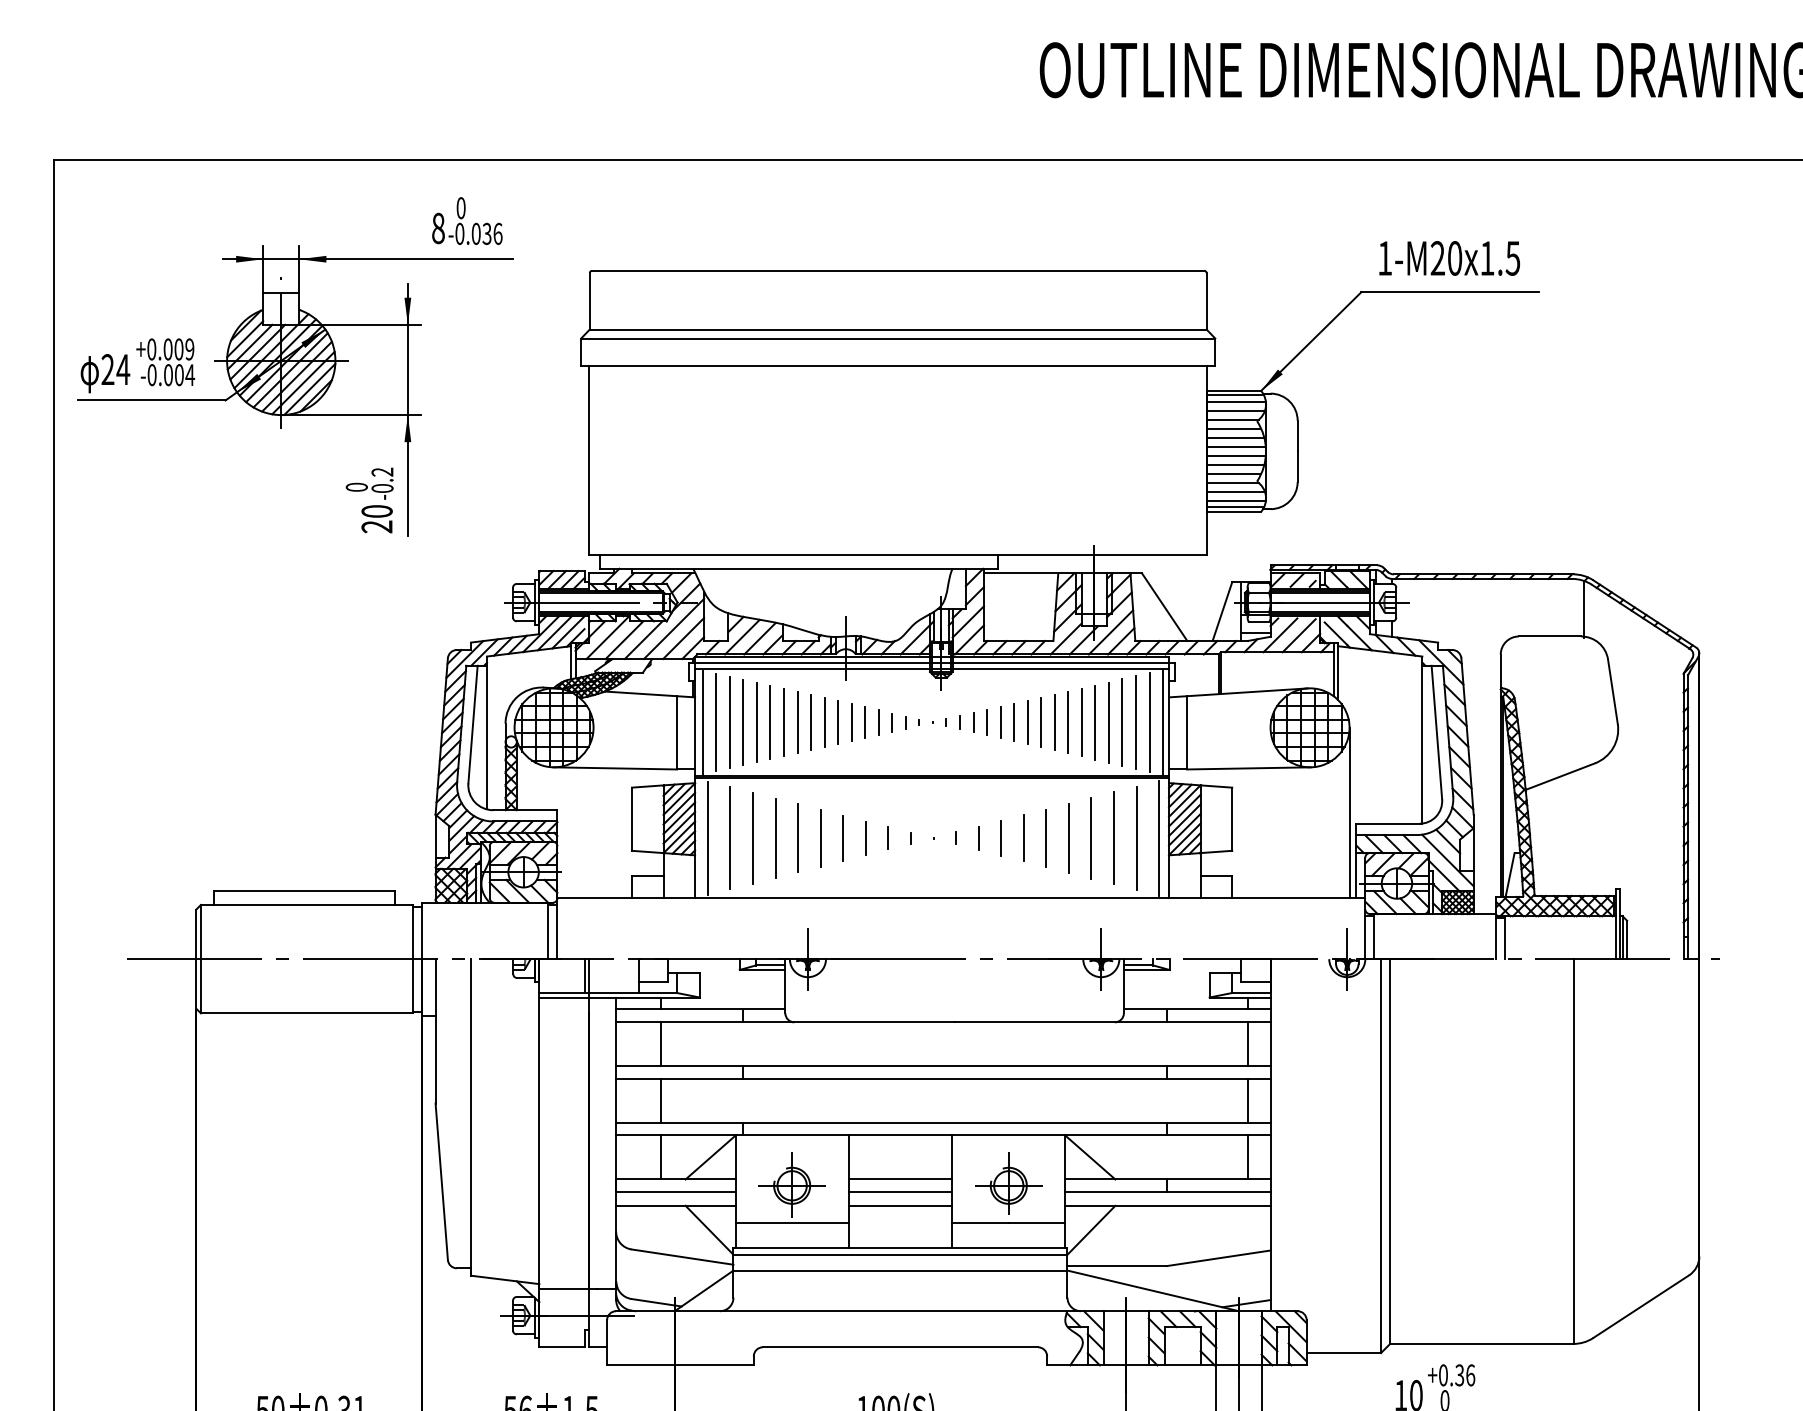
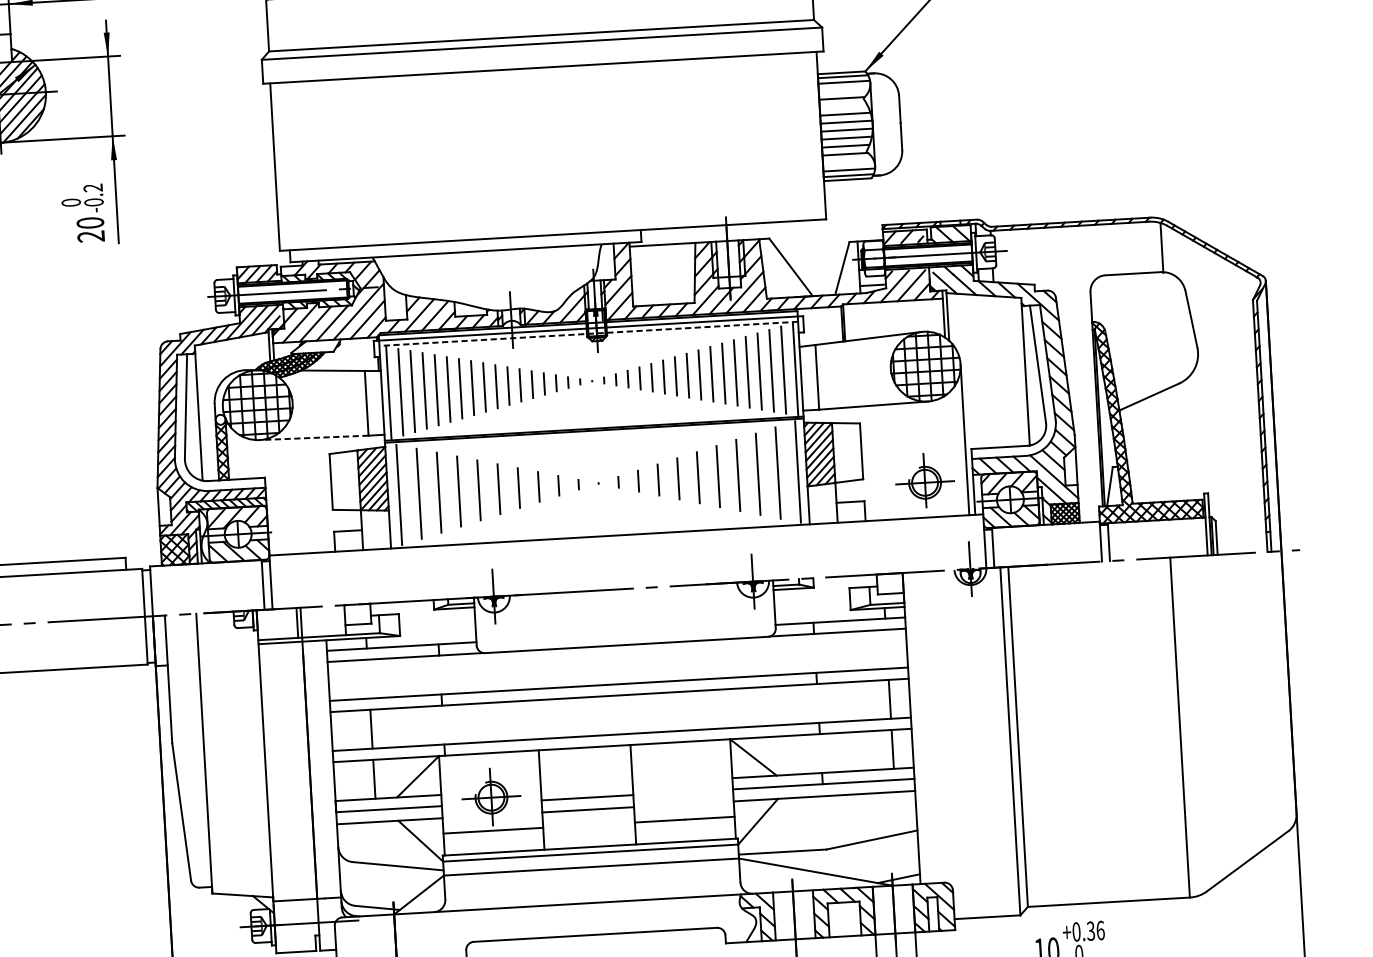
line: (1235, 410) -> (843, 90), removed
line: (1234, 428) -> (843, 106), removed
line: (1235, 492) -> (847, 162), removed
line: (932, 668) -> (589, 333), solid -> dashed
line: (615, 768) -> (314, 437), solid -> dashed
line: (661, 1044) -> (368, 679), removed
line: (1248, 1044) -> (887, 649), removed
line: (900, 1179) -> (586, 786), removed
part: (1008, 1183) -> (924, 480), moved

